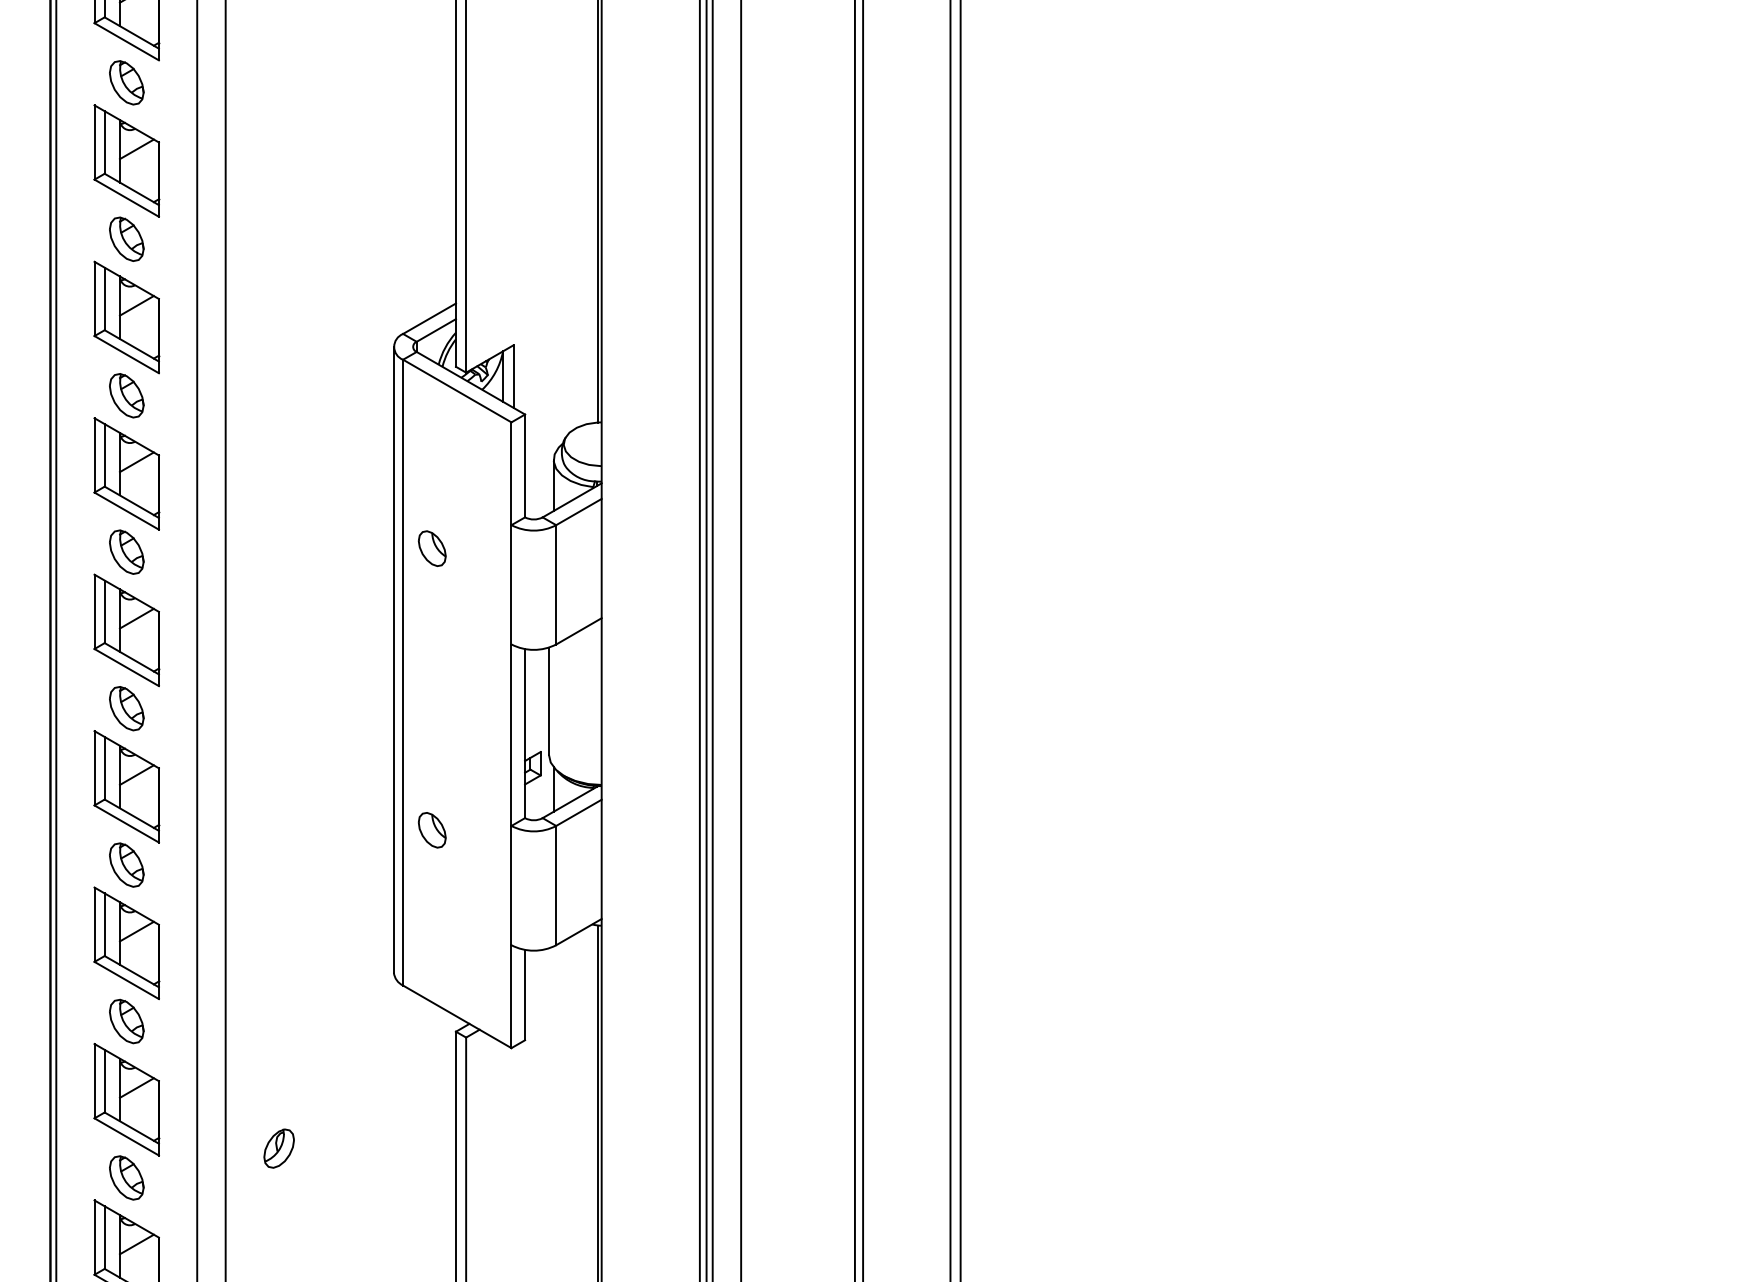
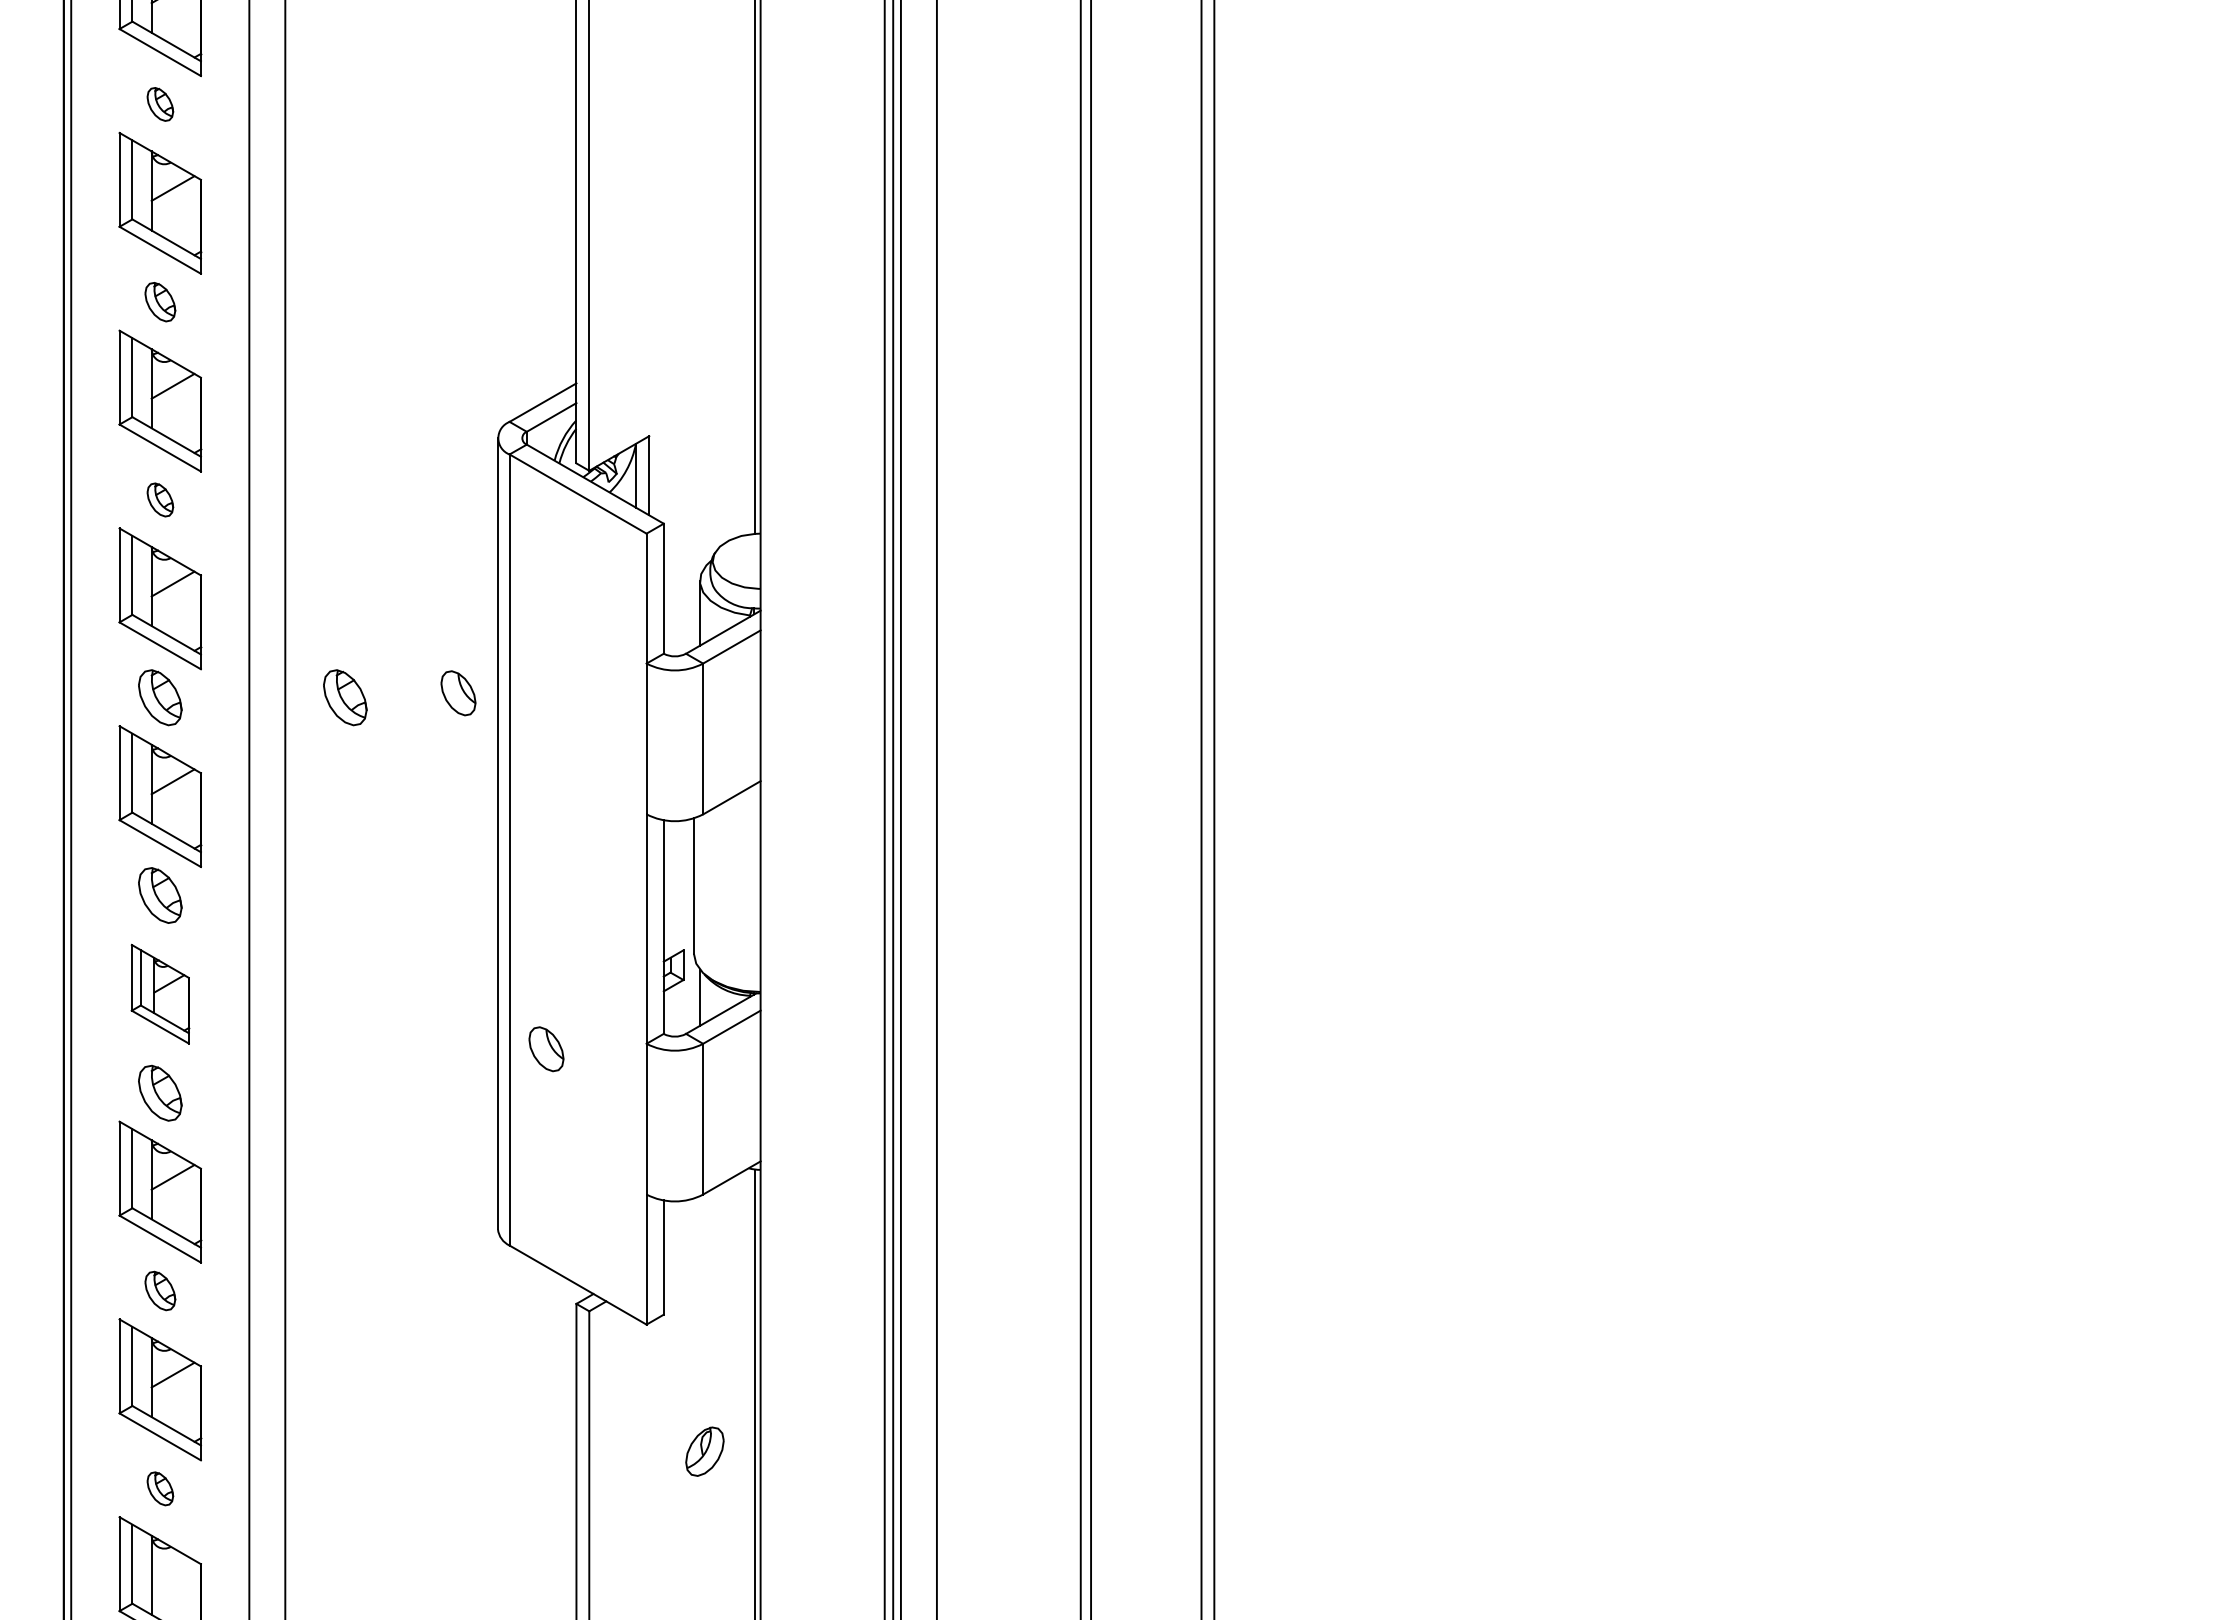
part: (126, 82) -> (160, 104), size x0.6
part: (126, 238) -> (160, 301), size x0.7
part: (126, 395) -> (160, 499), size x0.6
part: (432, 548) -> (458, 693), moved
part: (273, 552) -> (345, 697), added
part: (126, 786) -> (160, 993), size x0.7
part: (126, 1021) -> (160, 1290), size x0.7
part: (278, 1148) -> (704, 1451), moved
part: (126, 1177) -> (160, 1488), size x0.6
line: (136, 1244) -> (172, 1572), removed

